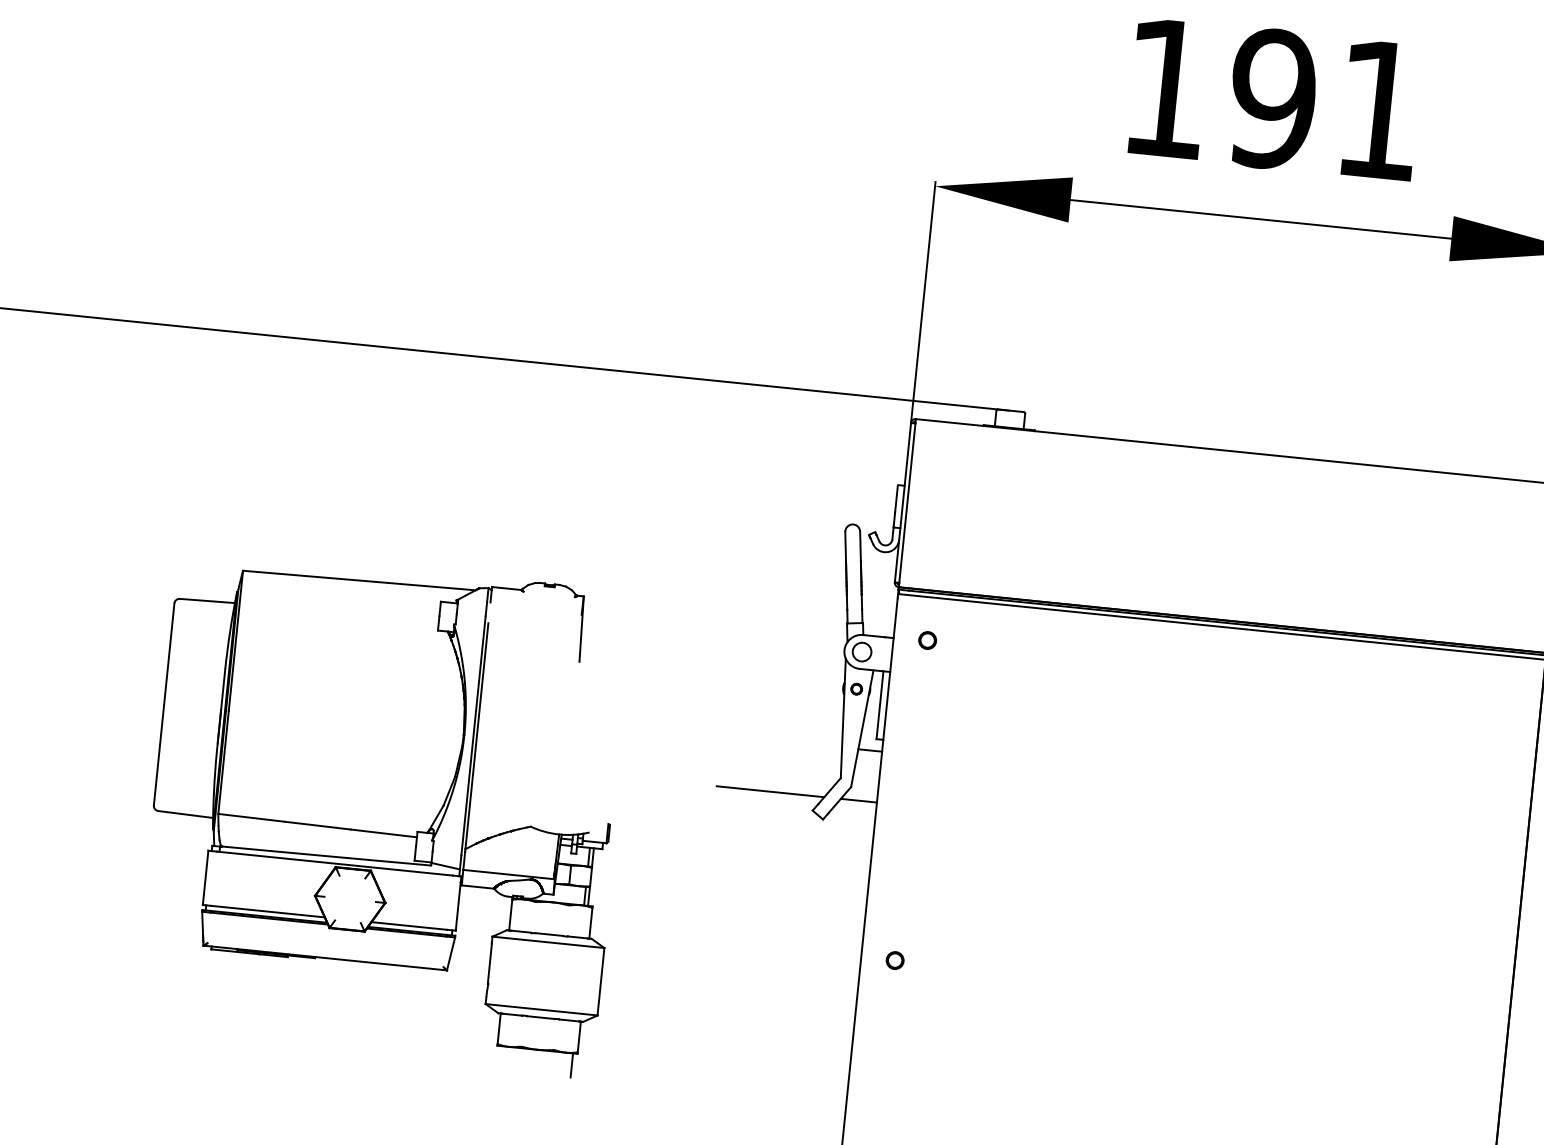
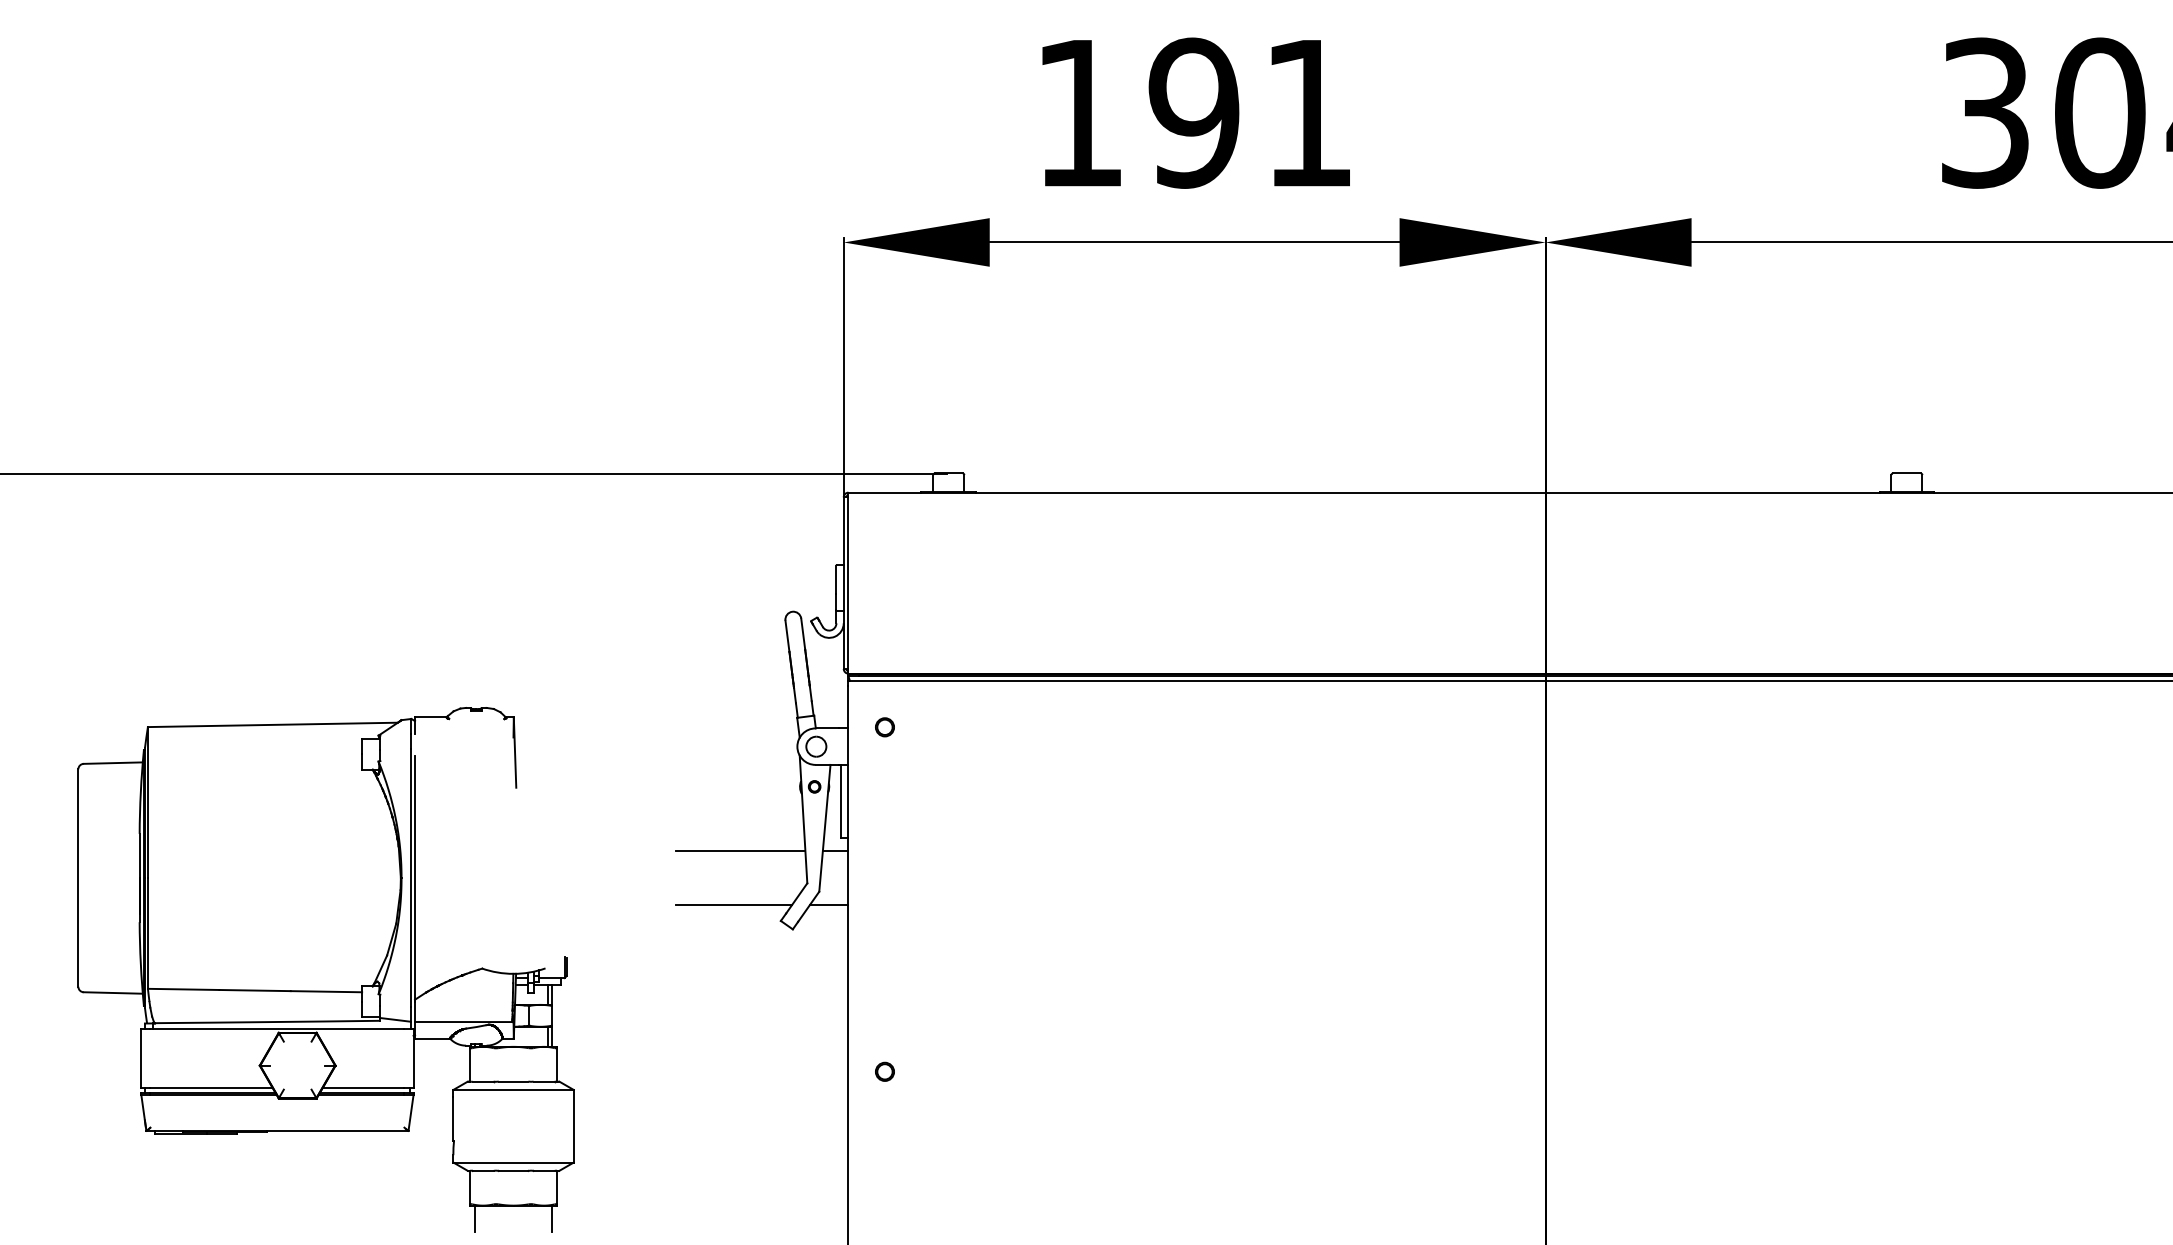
line: (781, 741) -> (740, 850), added
line: (500, 1058) -> (475, 1218), added

